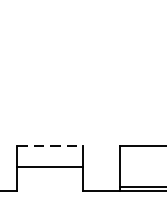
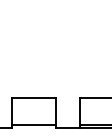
line: (49, 145) -> (33, 97), dashed -> solid
line: (49, 167) -> (33, 125), moved

